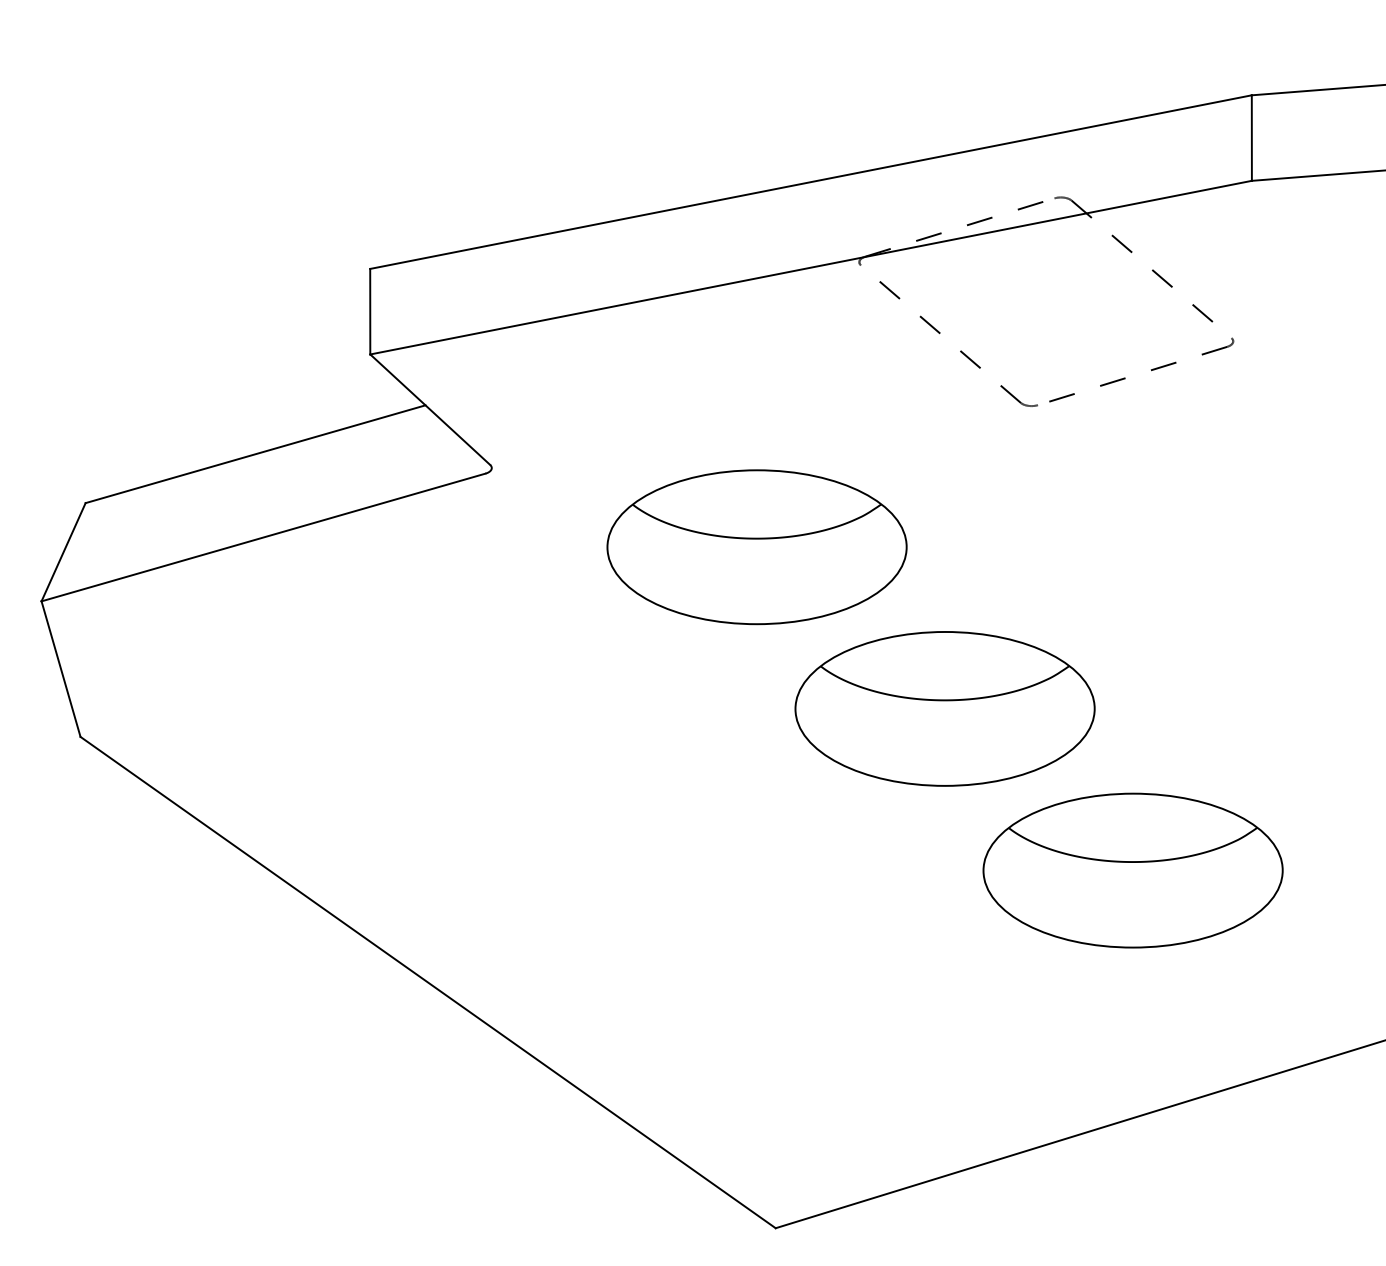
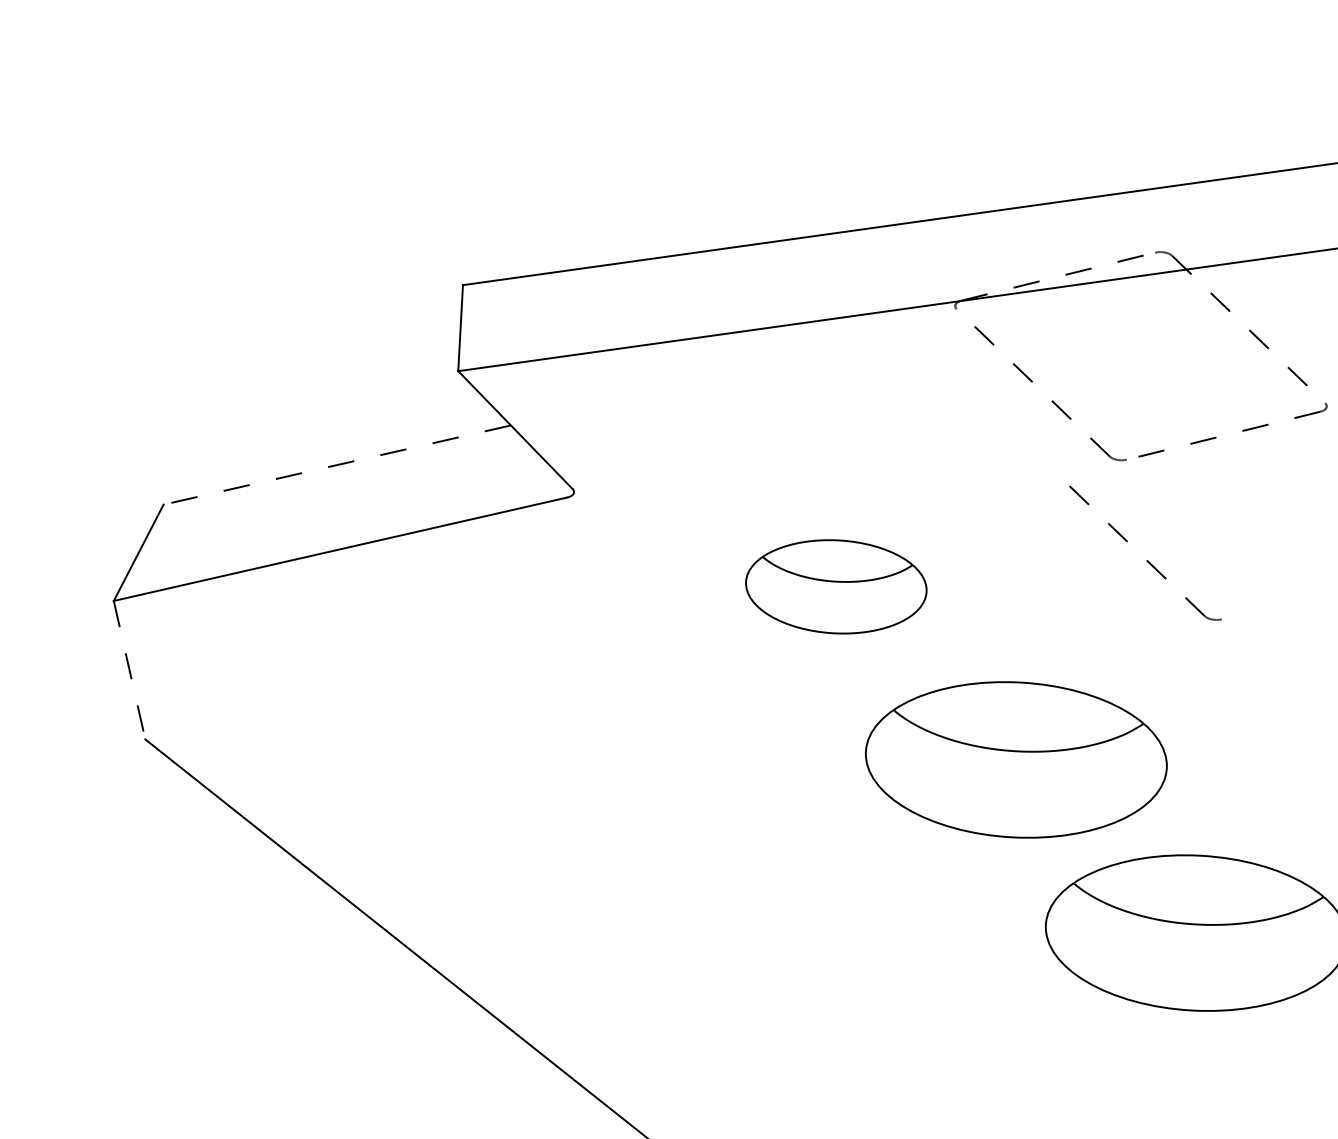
line: (255, 454) -> (337, 465), solid -> dashed
part: (1063, 503) -> (1146, 560), added
part: (756, 547) -> (835, 587), size x0.6
line: (61, 669) -> (130, 670), solid -> dashed

